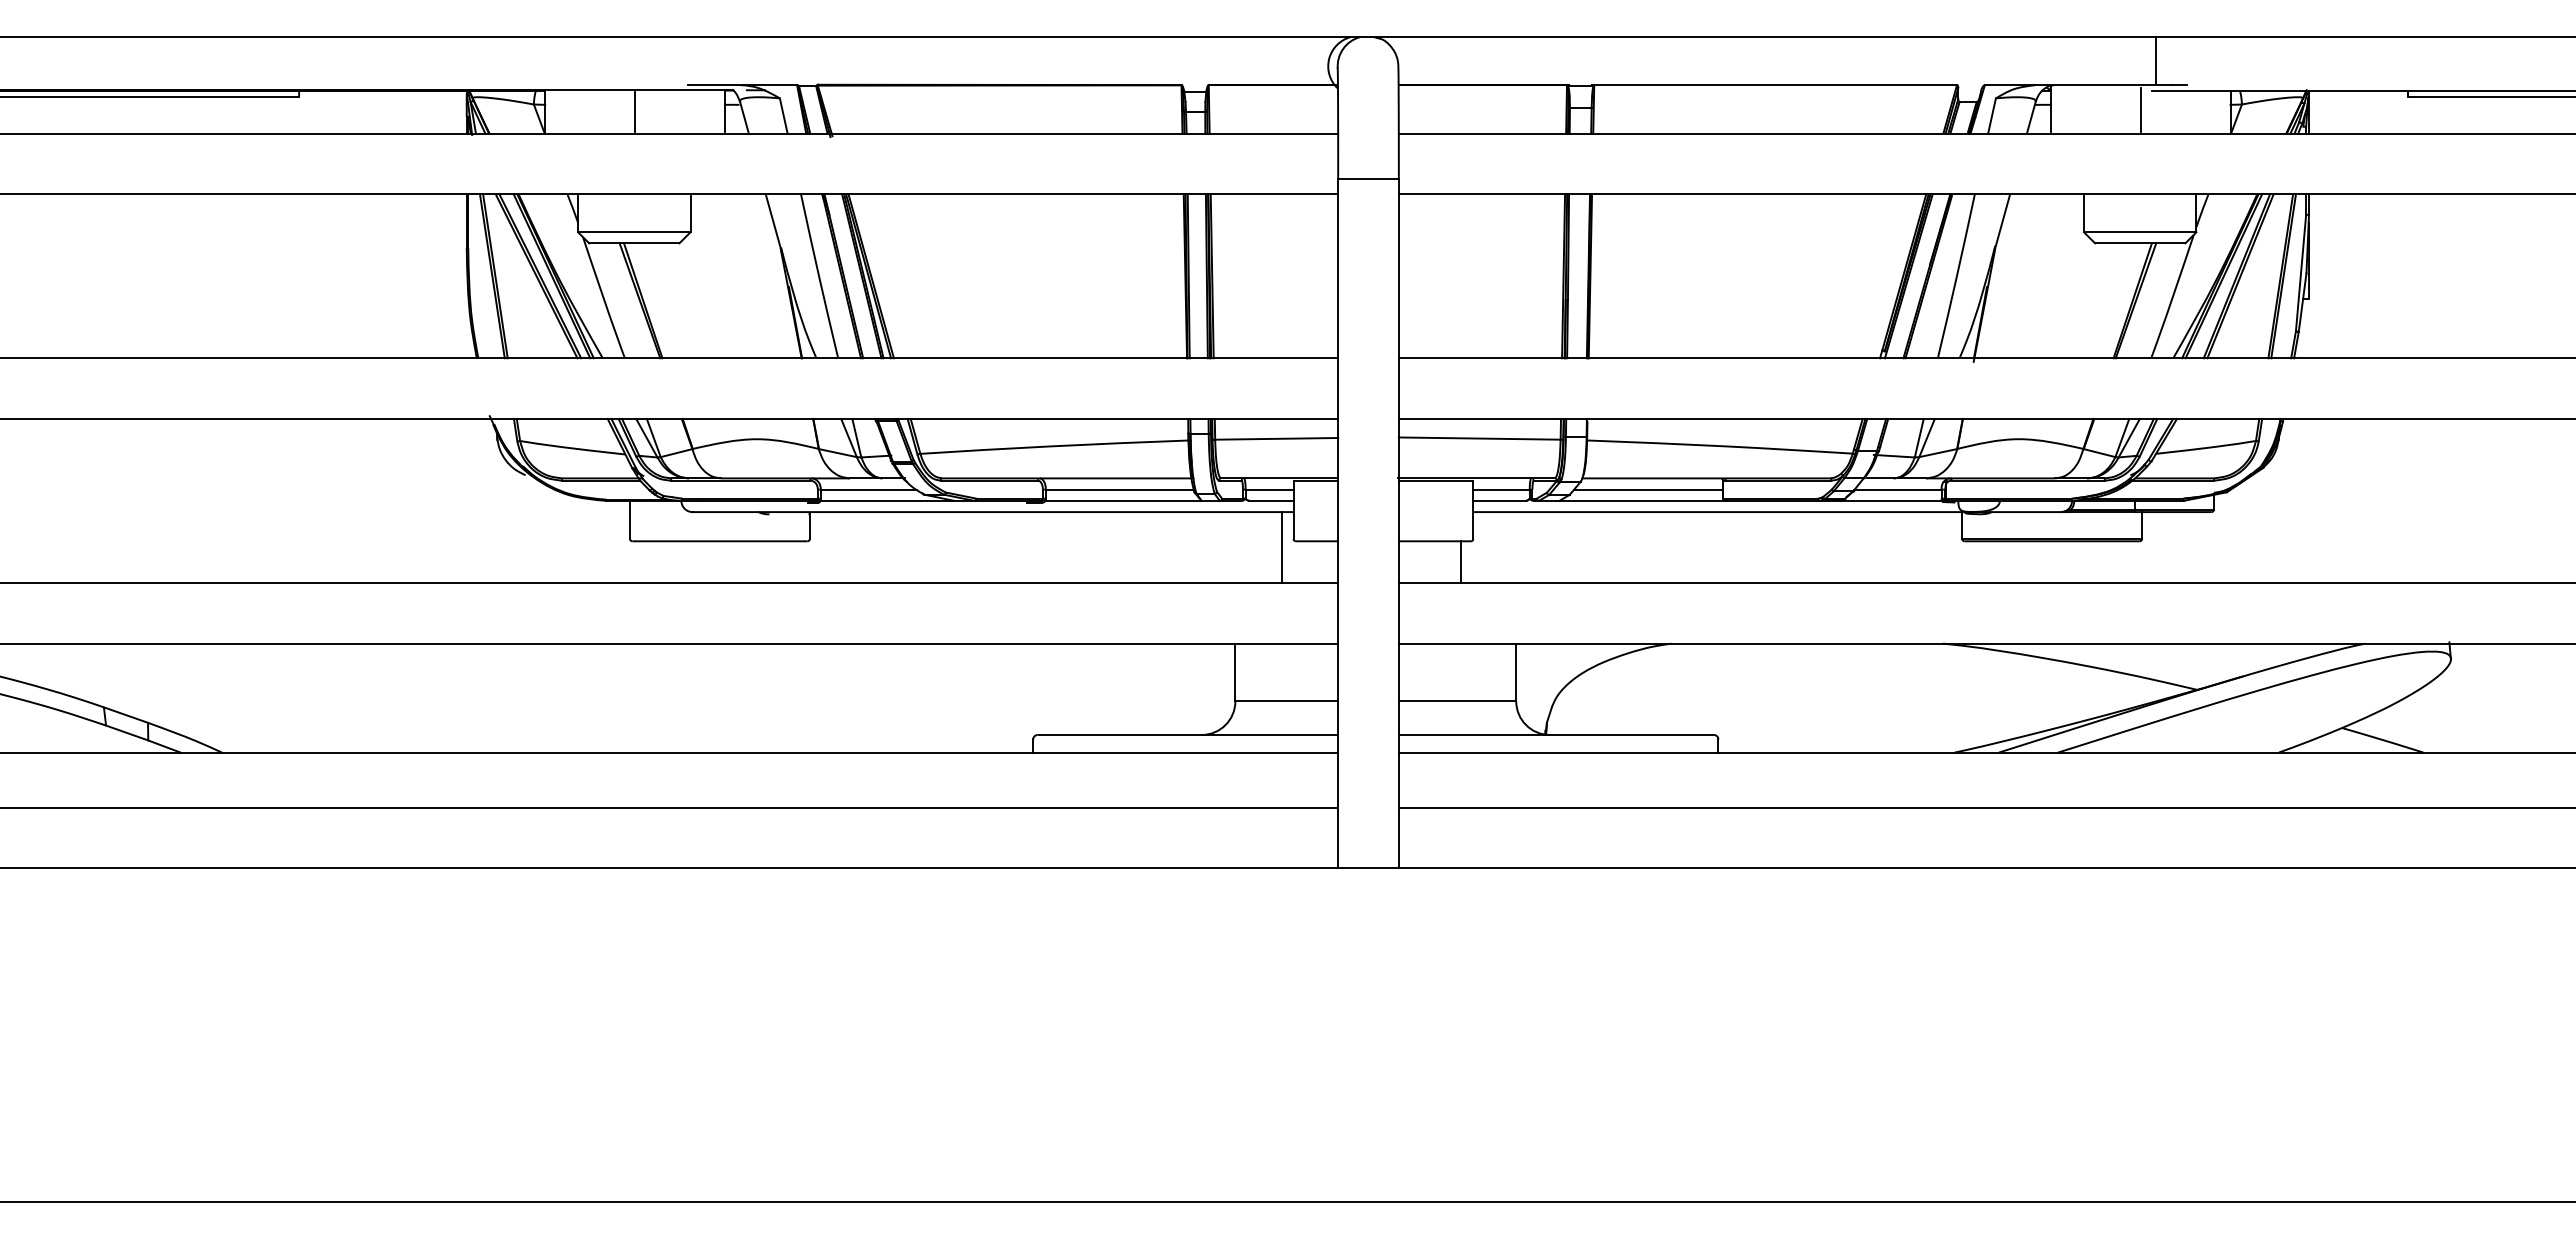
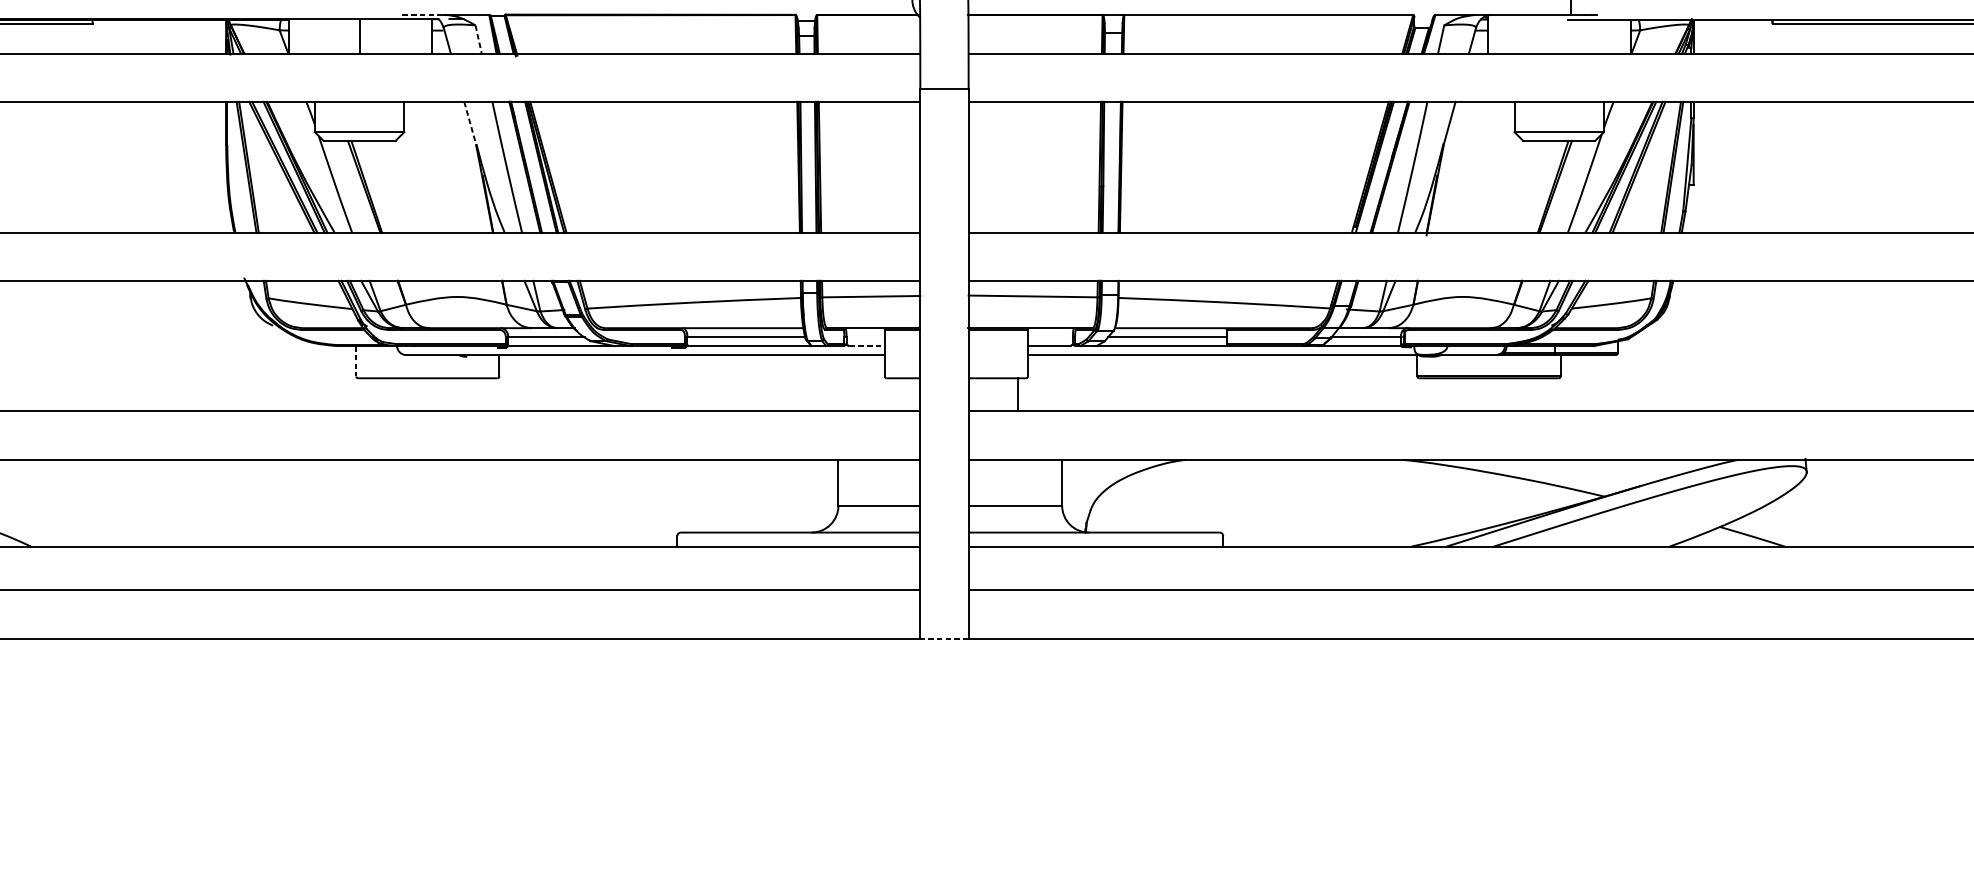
line: (714, 85) -> (423, 15), solid -> dashed
line: (2140, 110) -> (1559, 35), removed
line: (783, 116) -> (478, 39), solid -> dashed
line: (773, 222) -> (470, 124), solid -> dashed
line: (1269, 489) -> (865, 337), removed
line: (1501, 489) -> (1050, 337), removed
line: (1271, 500) -> (867, 345), solid -> dashed
line: (630, 520) -> (356, 361), solid -> dashed
line: (1281, 547) -> (875, 383), removed
line: (1368, 868) -> (944, 638), solid -> dashed

